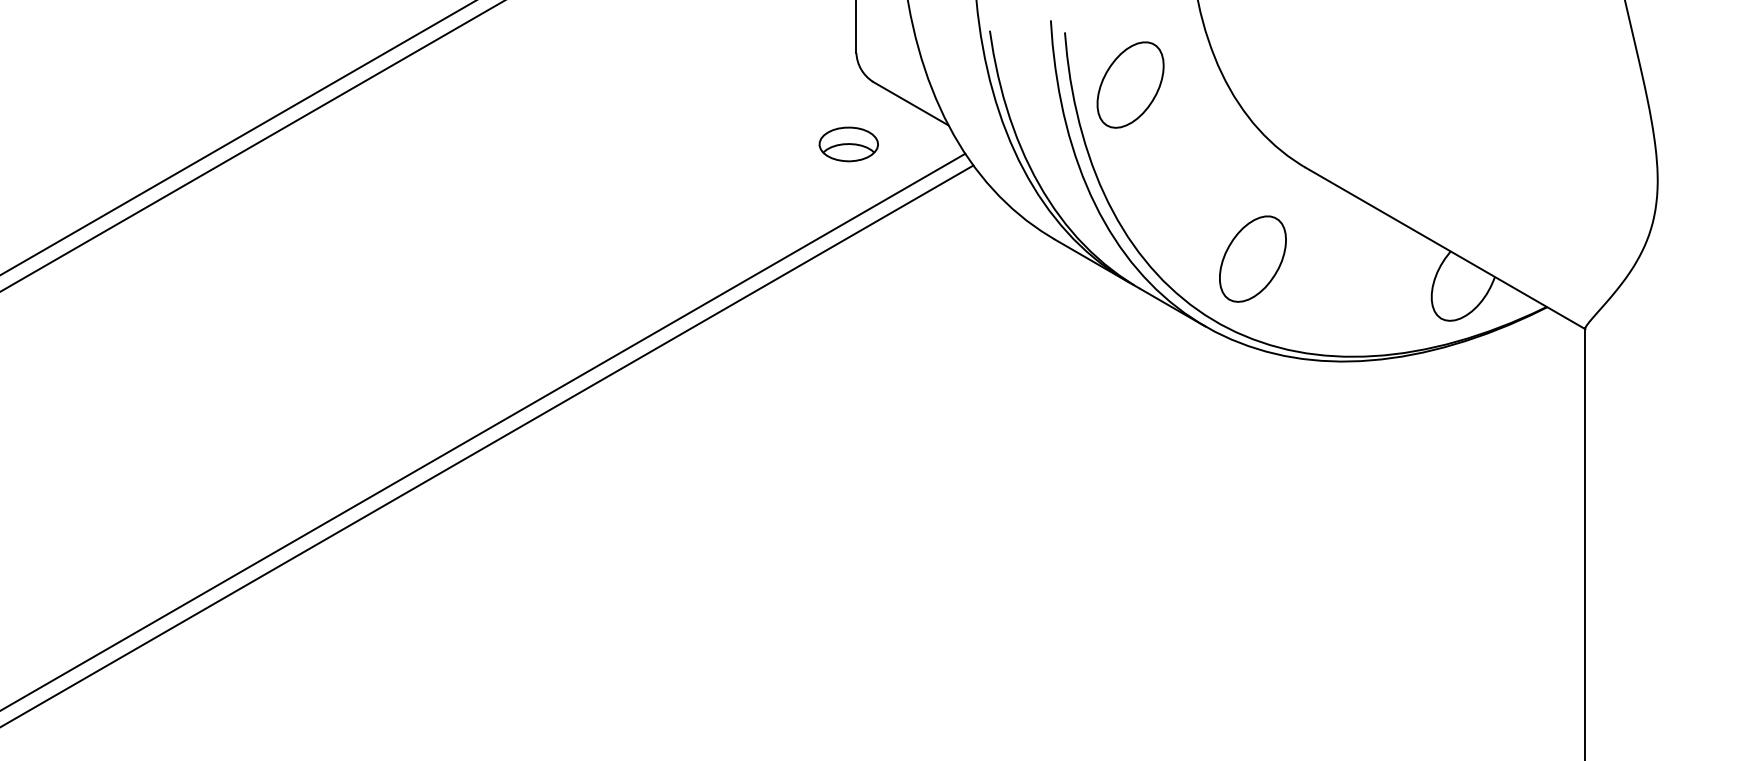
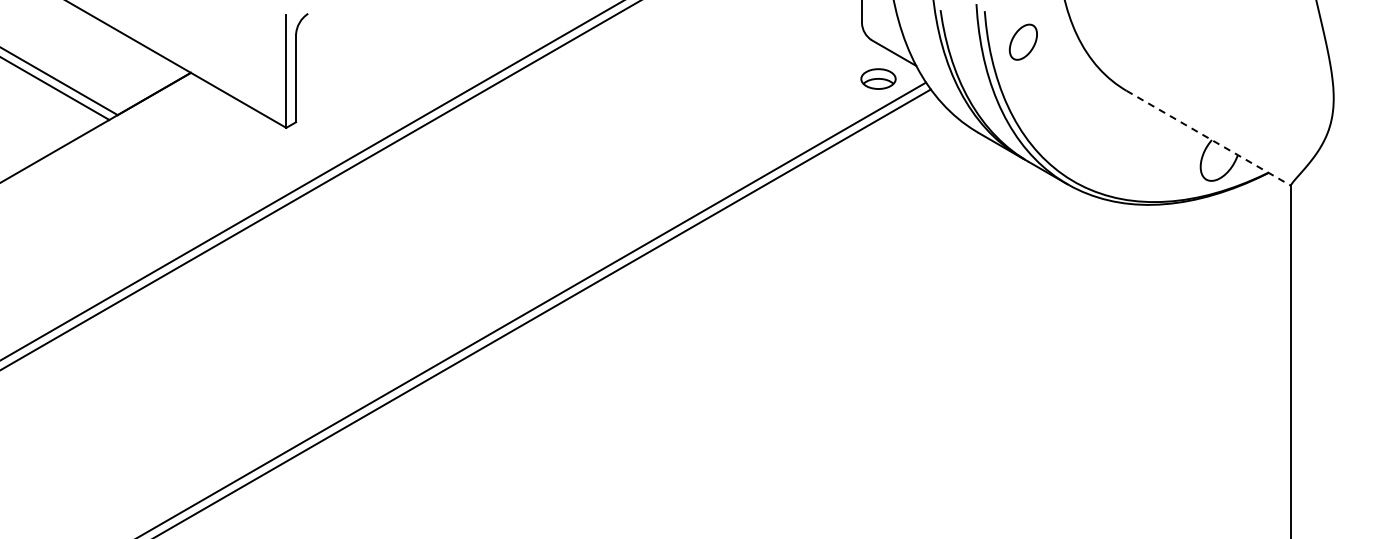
part: (1130, 85) -> (1023, 42), size x0.7
part: (848, 143) -> (878, 78), moved
line: (1446, 248) -> (1209, 138), solid -> dashed
part: (1253, 258) -> (1095, 144), removed

